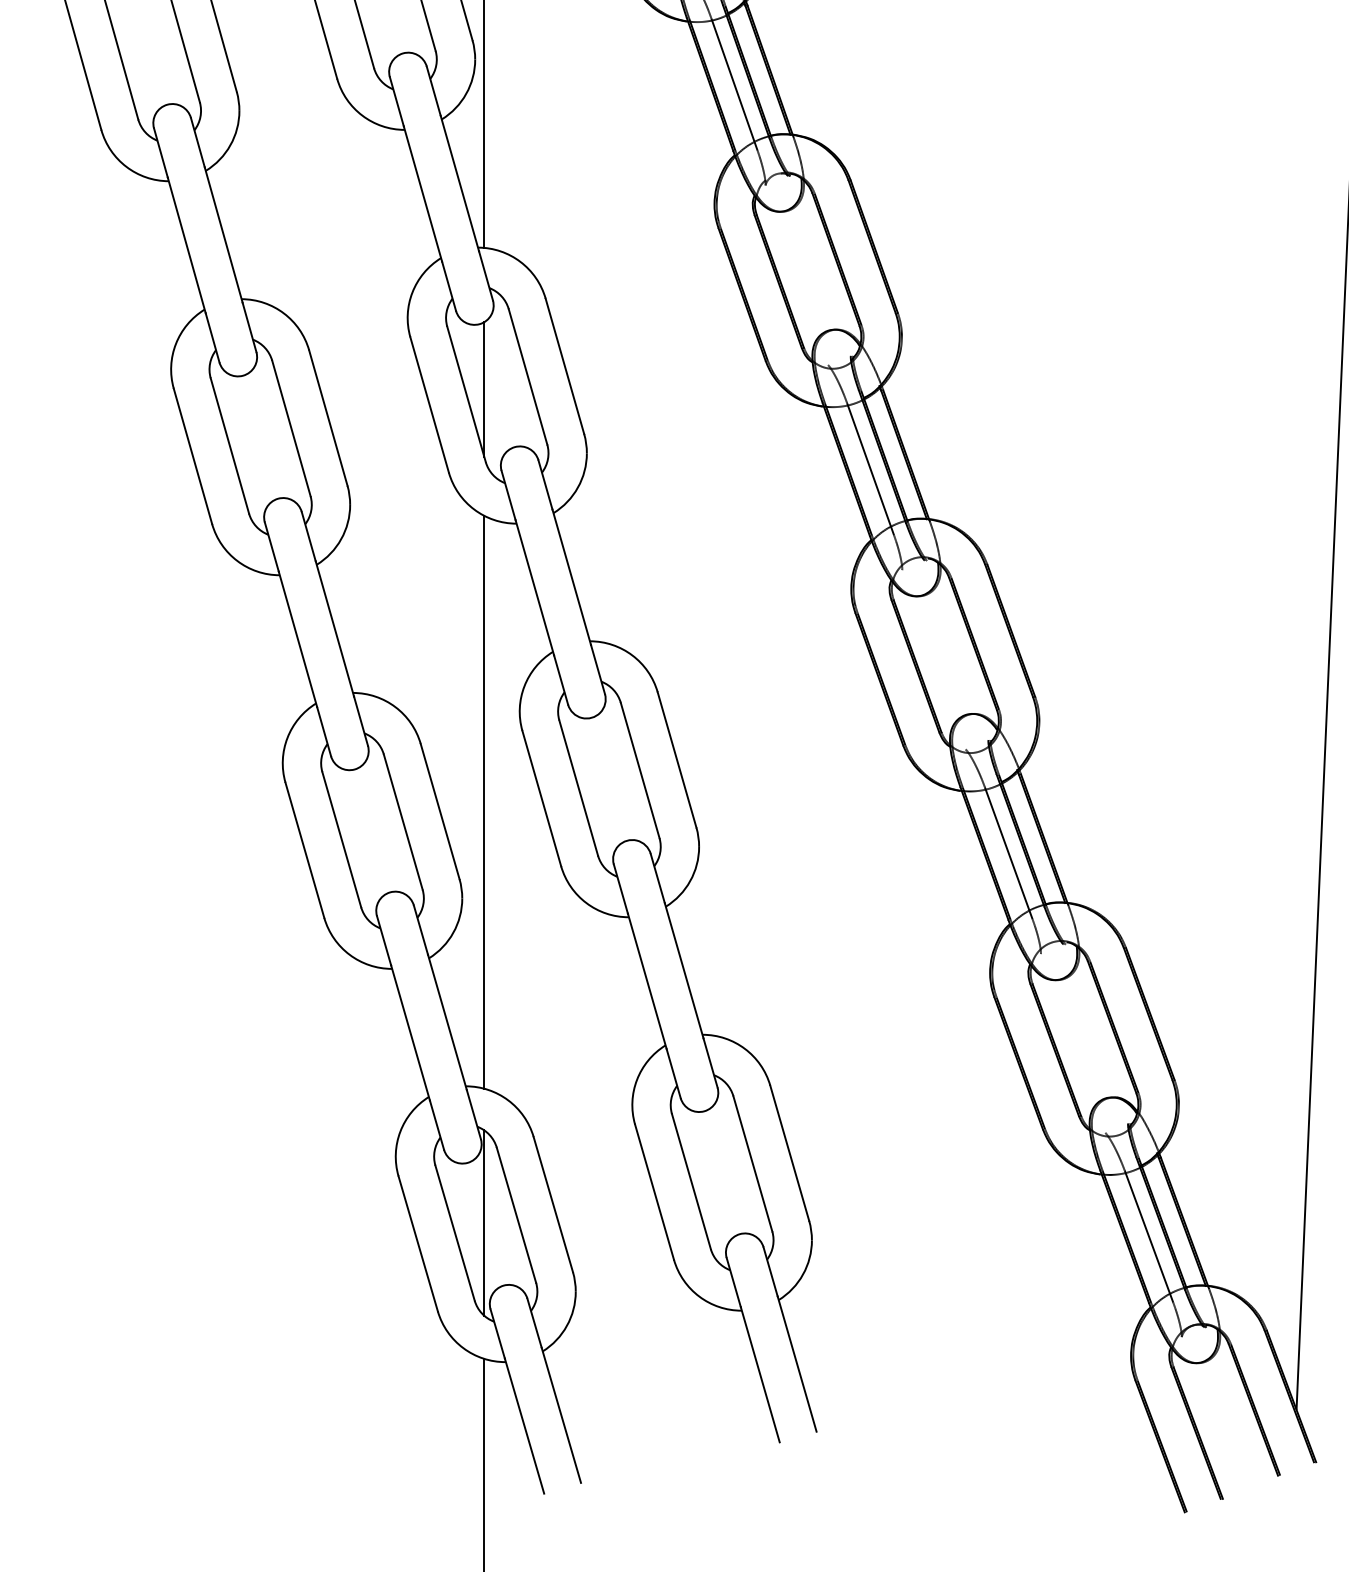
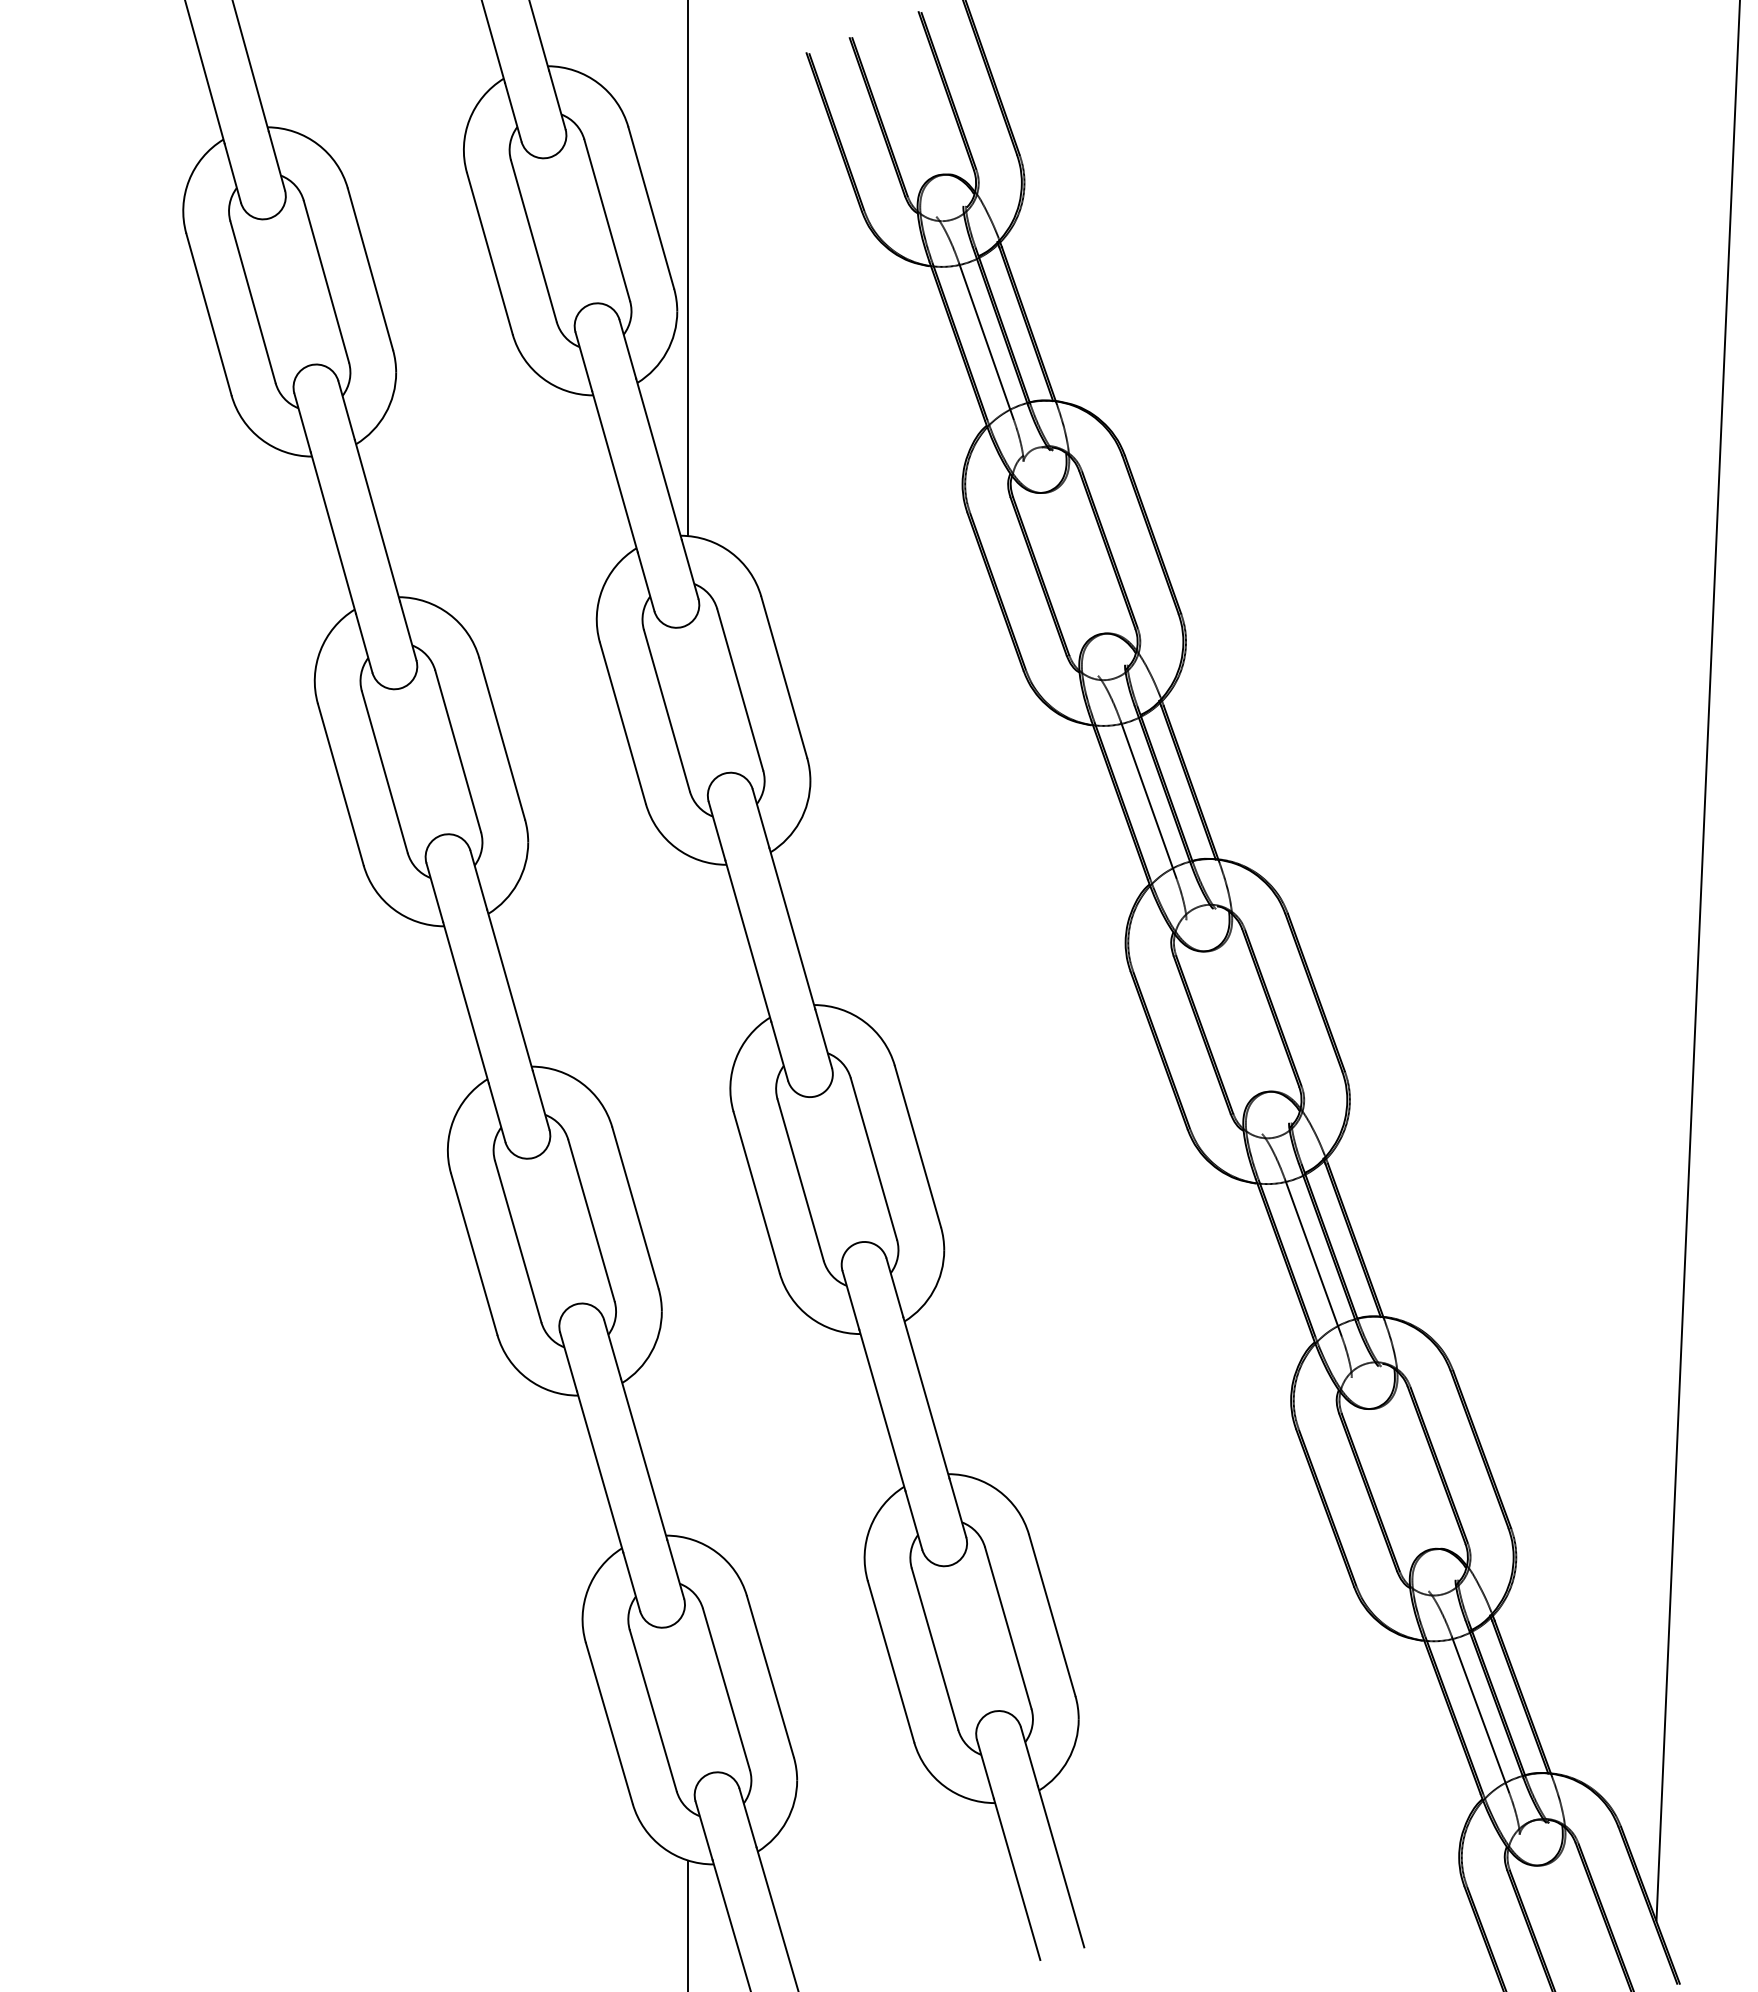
line: (484, 389) -> (688, 704), removed
line: (484, 801) -> (688, 1196), removed
line: (484, 1222) -> (688, 1698), removed

